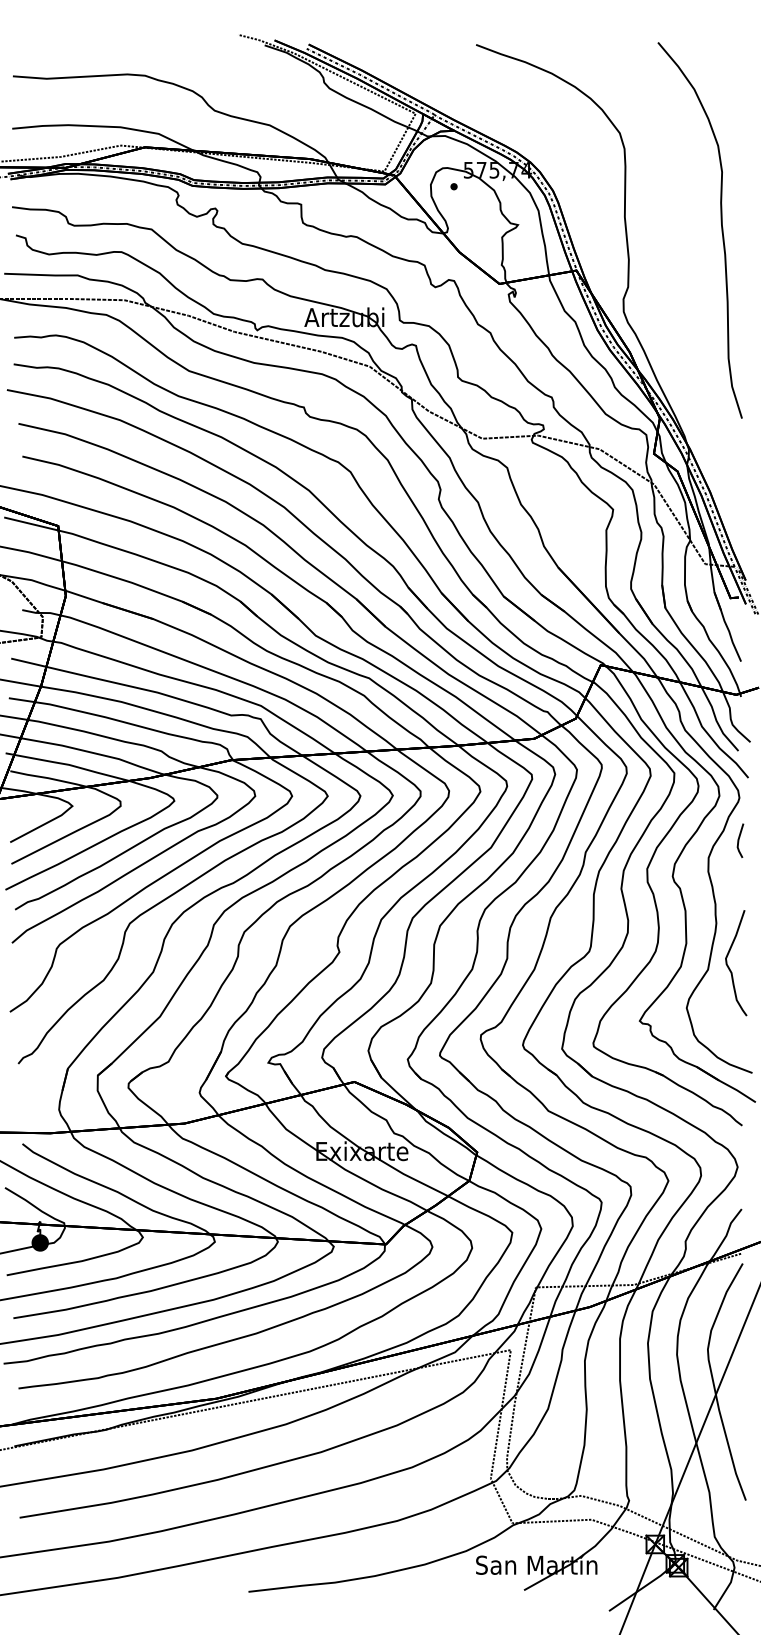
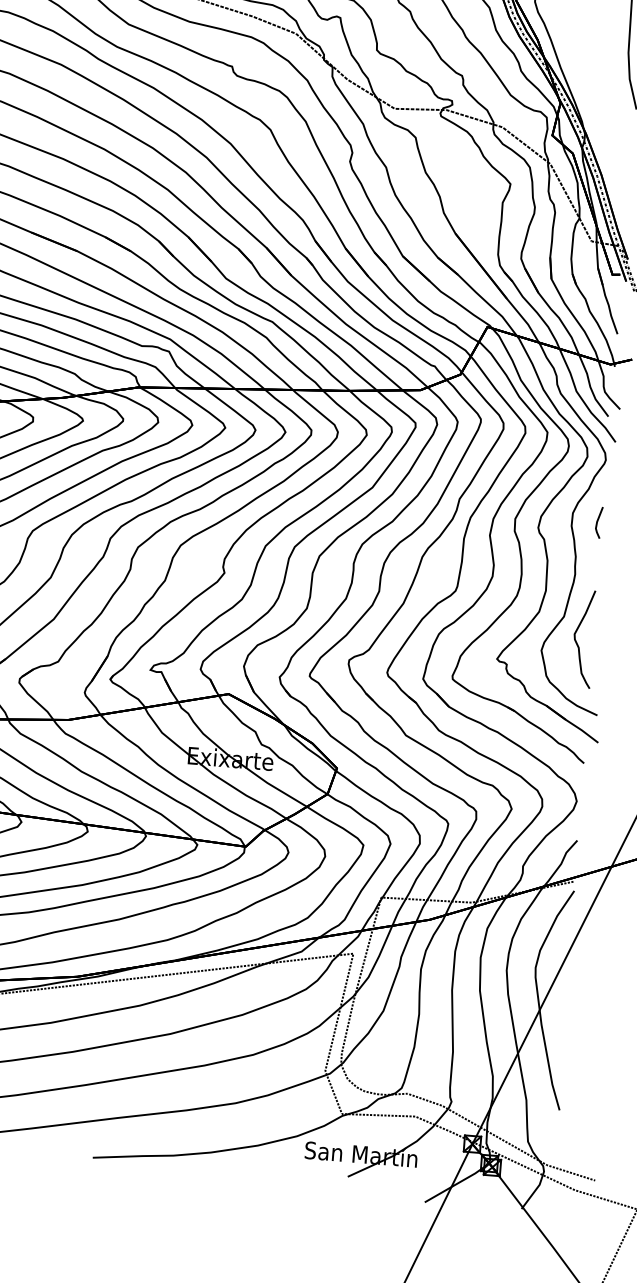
line: (739, 840) -> (598, 522), moved
curve: (730, 968) -> (578, 643), moved

